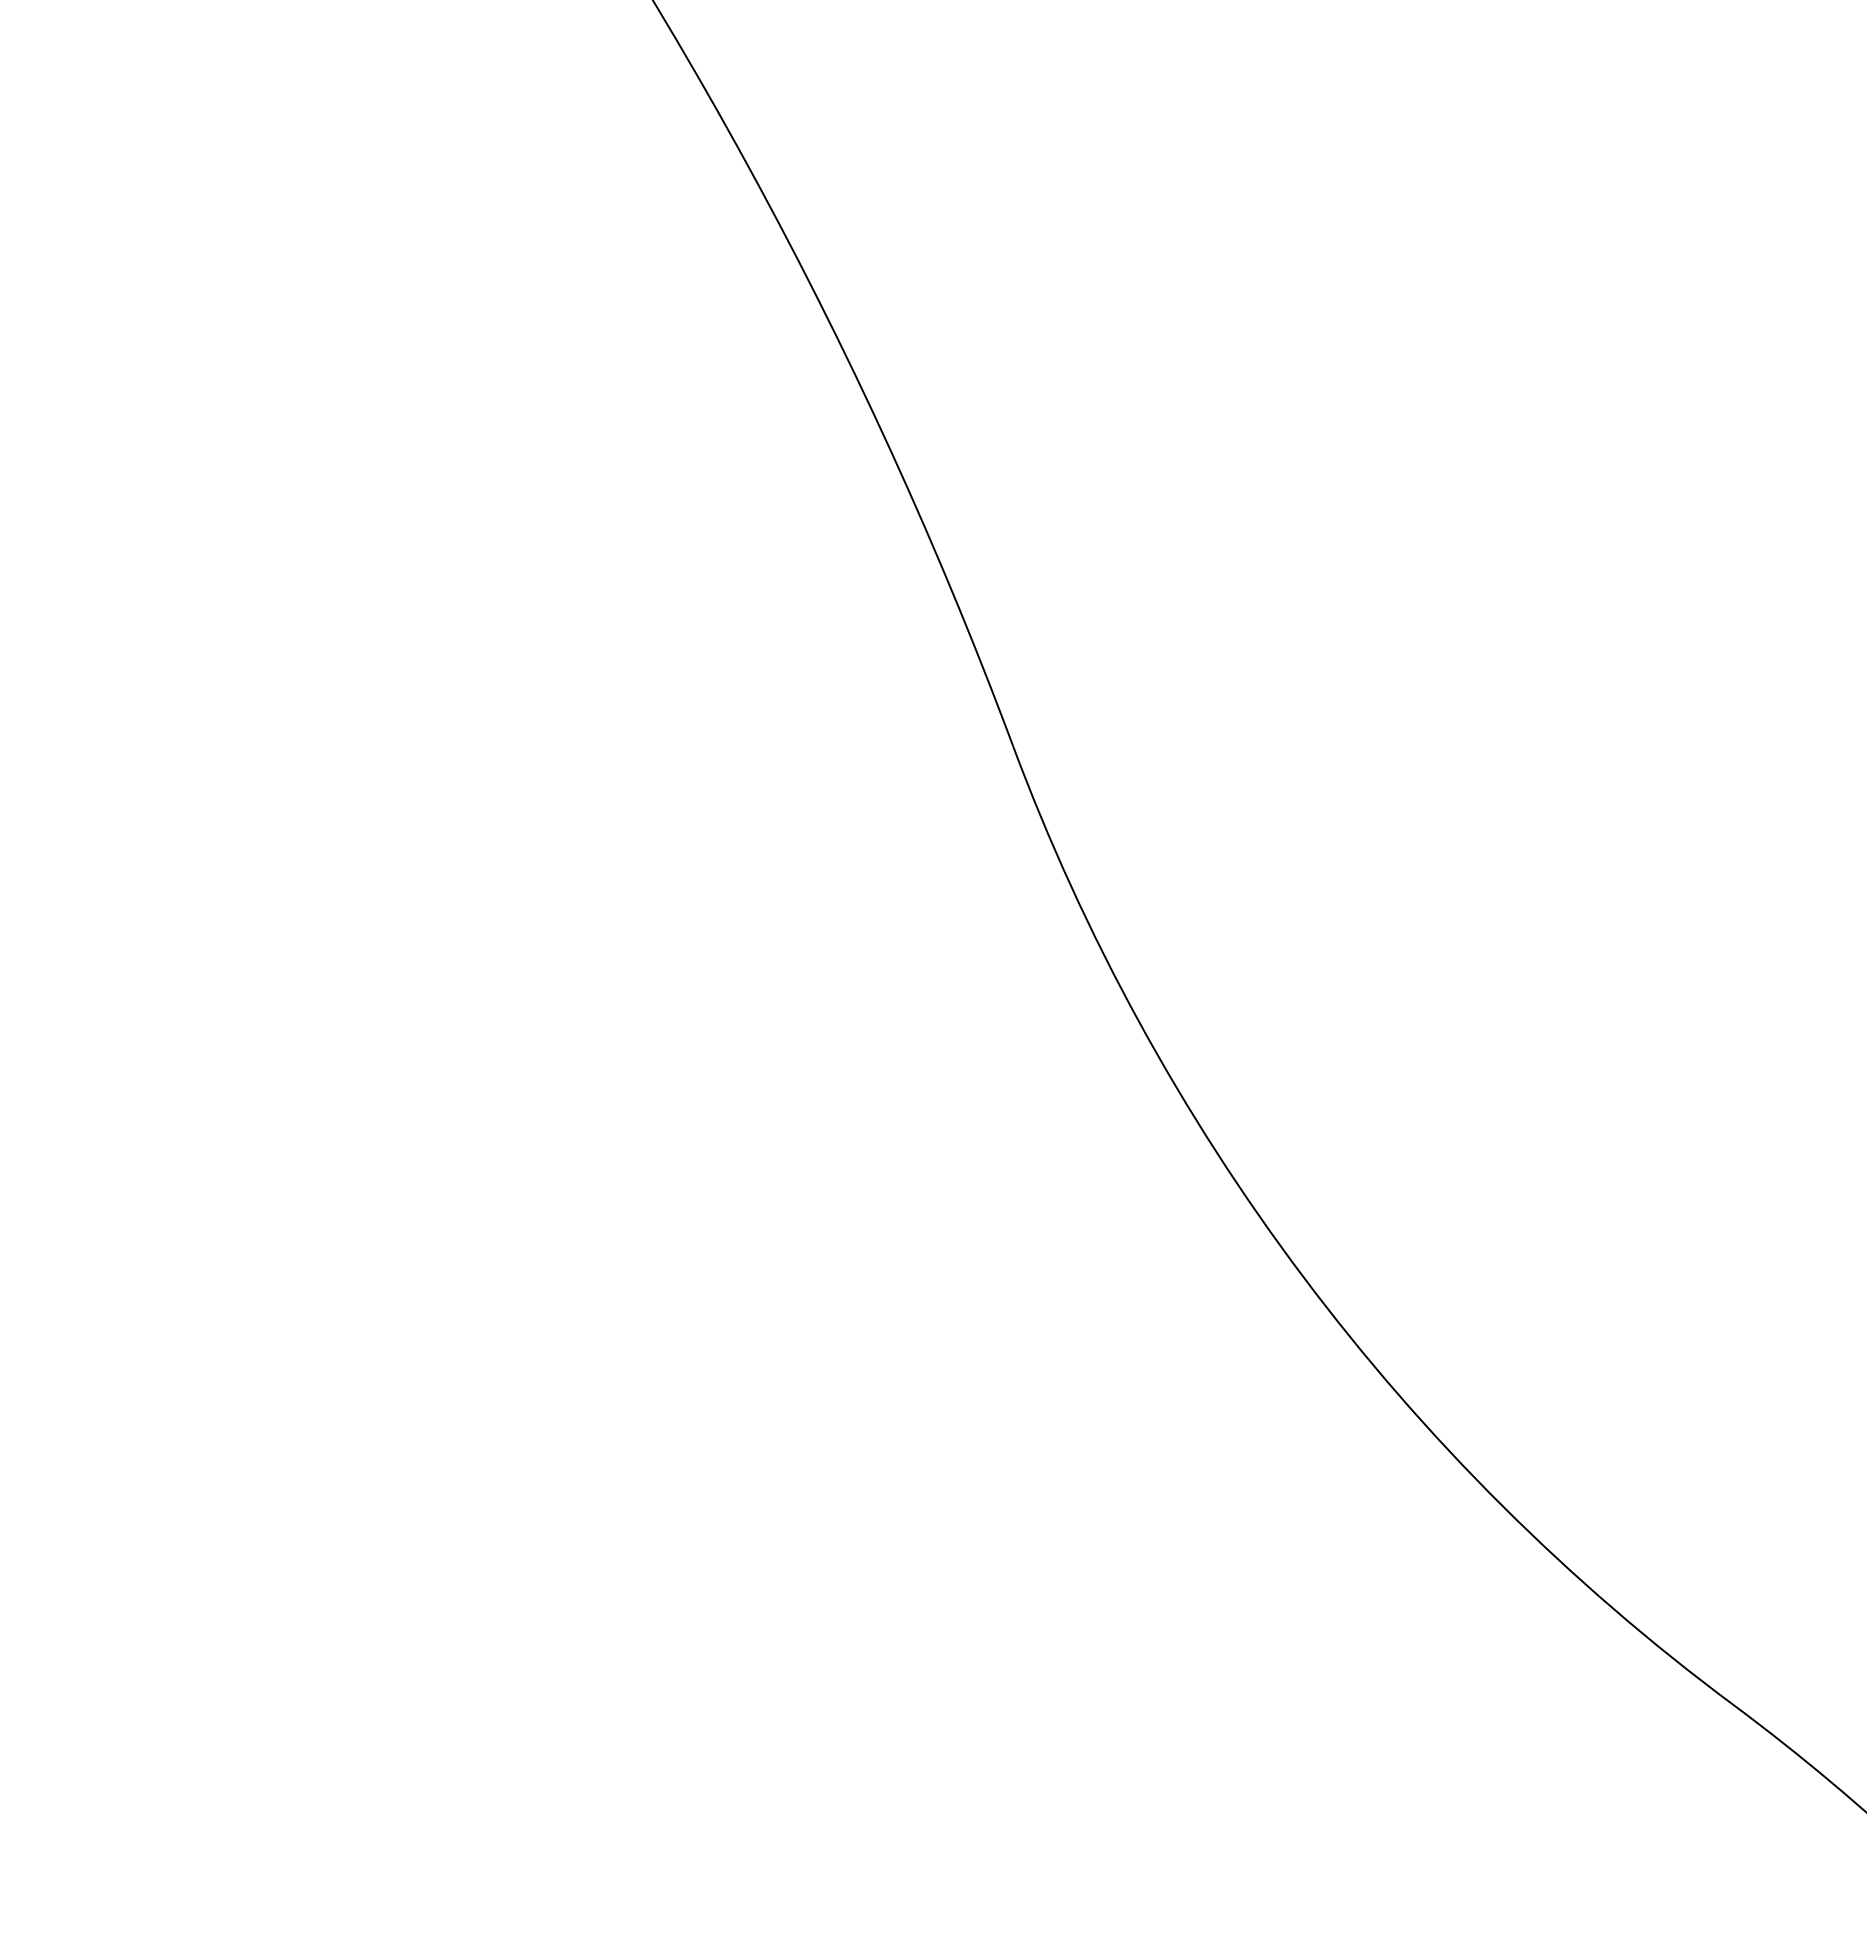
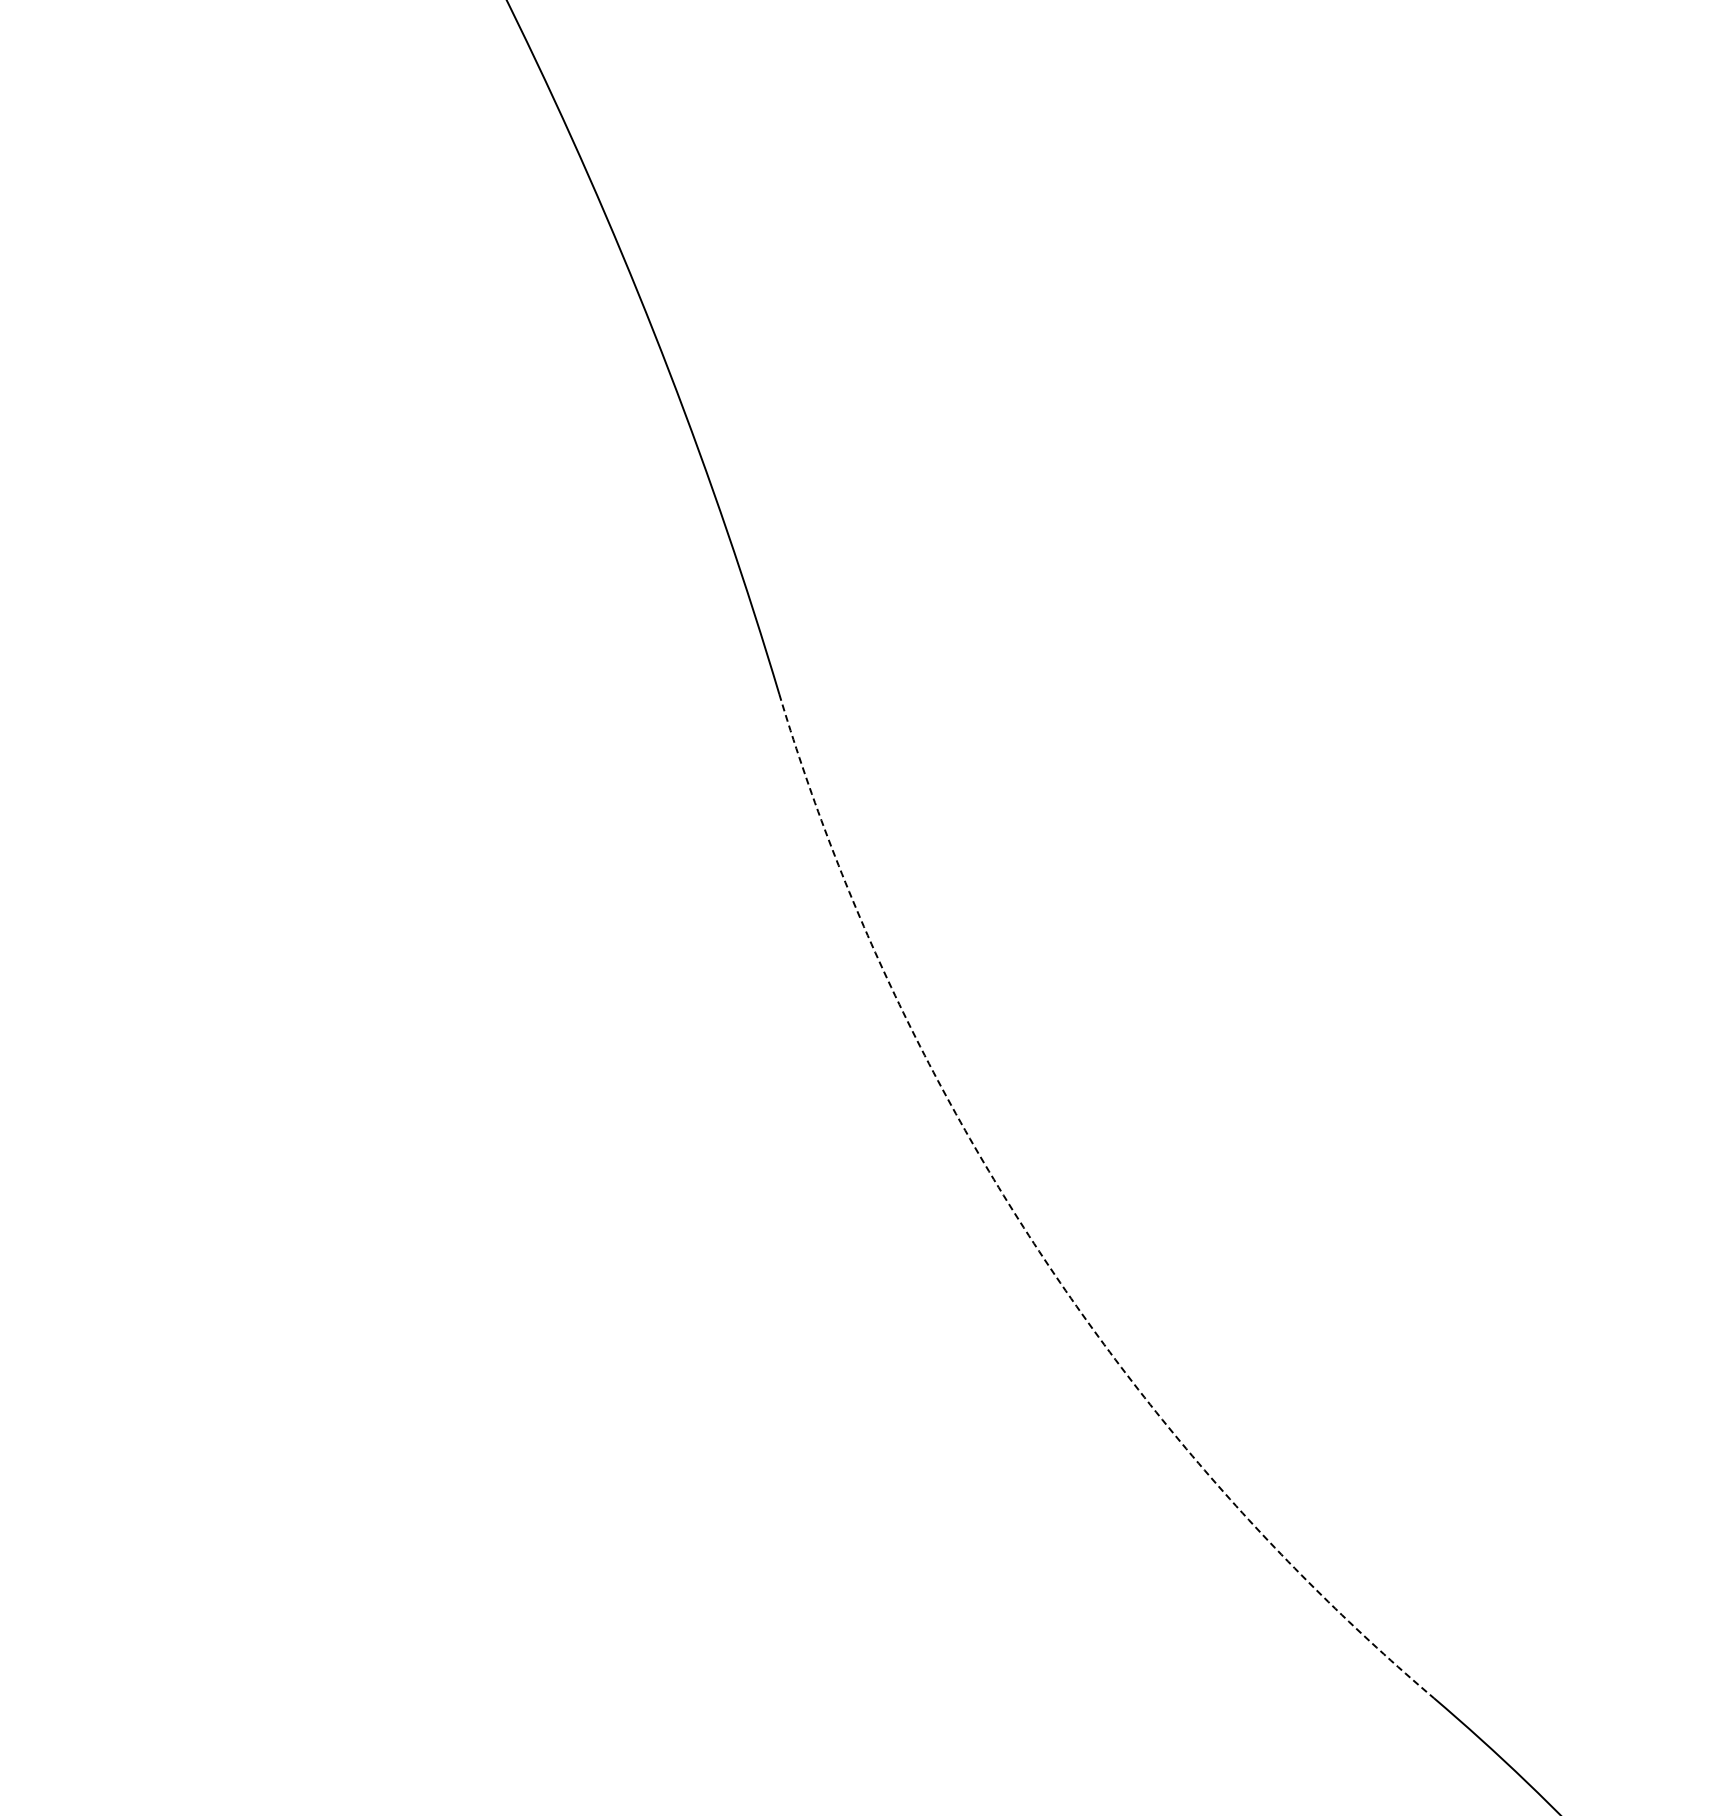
arc: (1303, 1277) -> (1033, 1243), solid -> dashed

